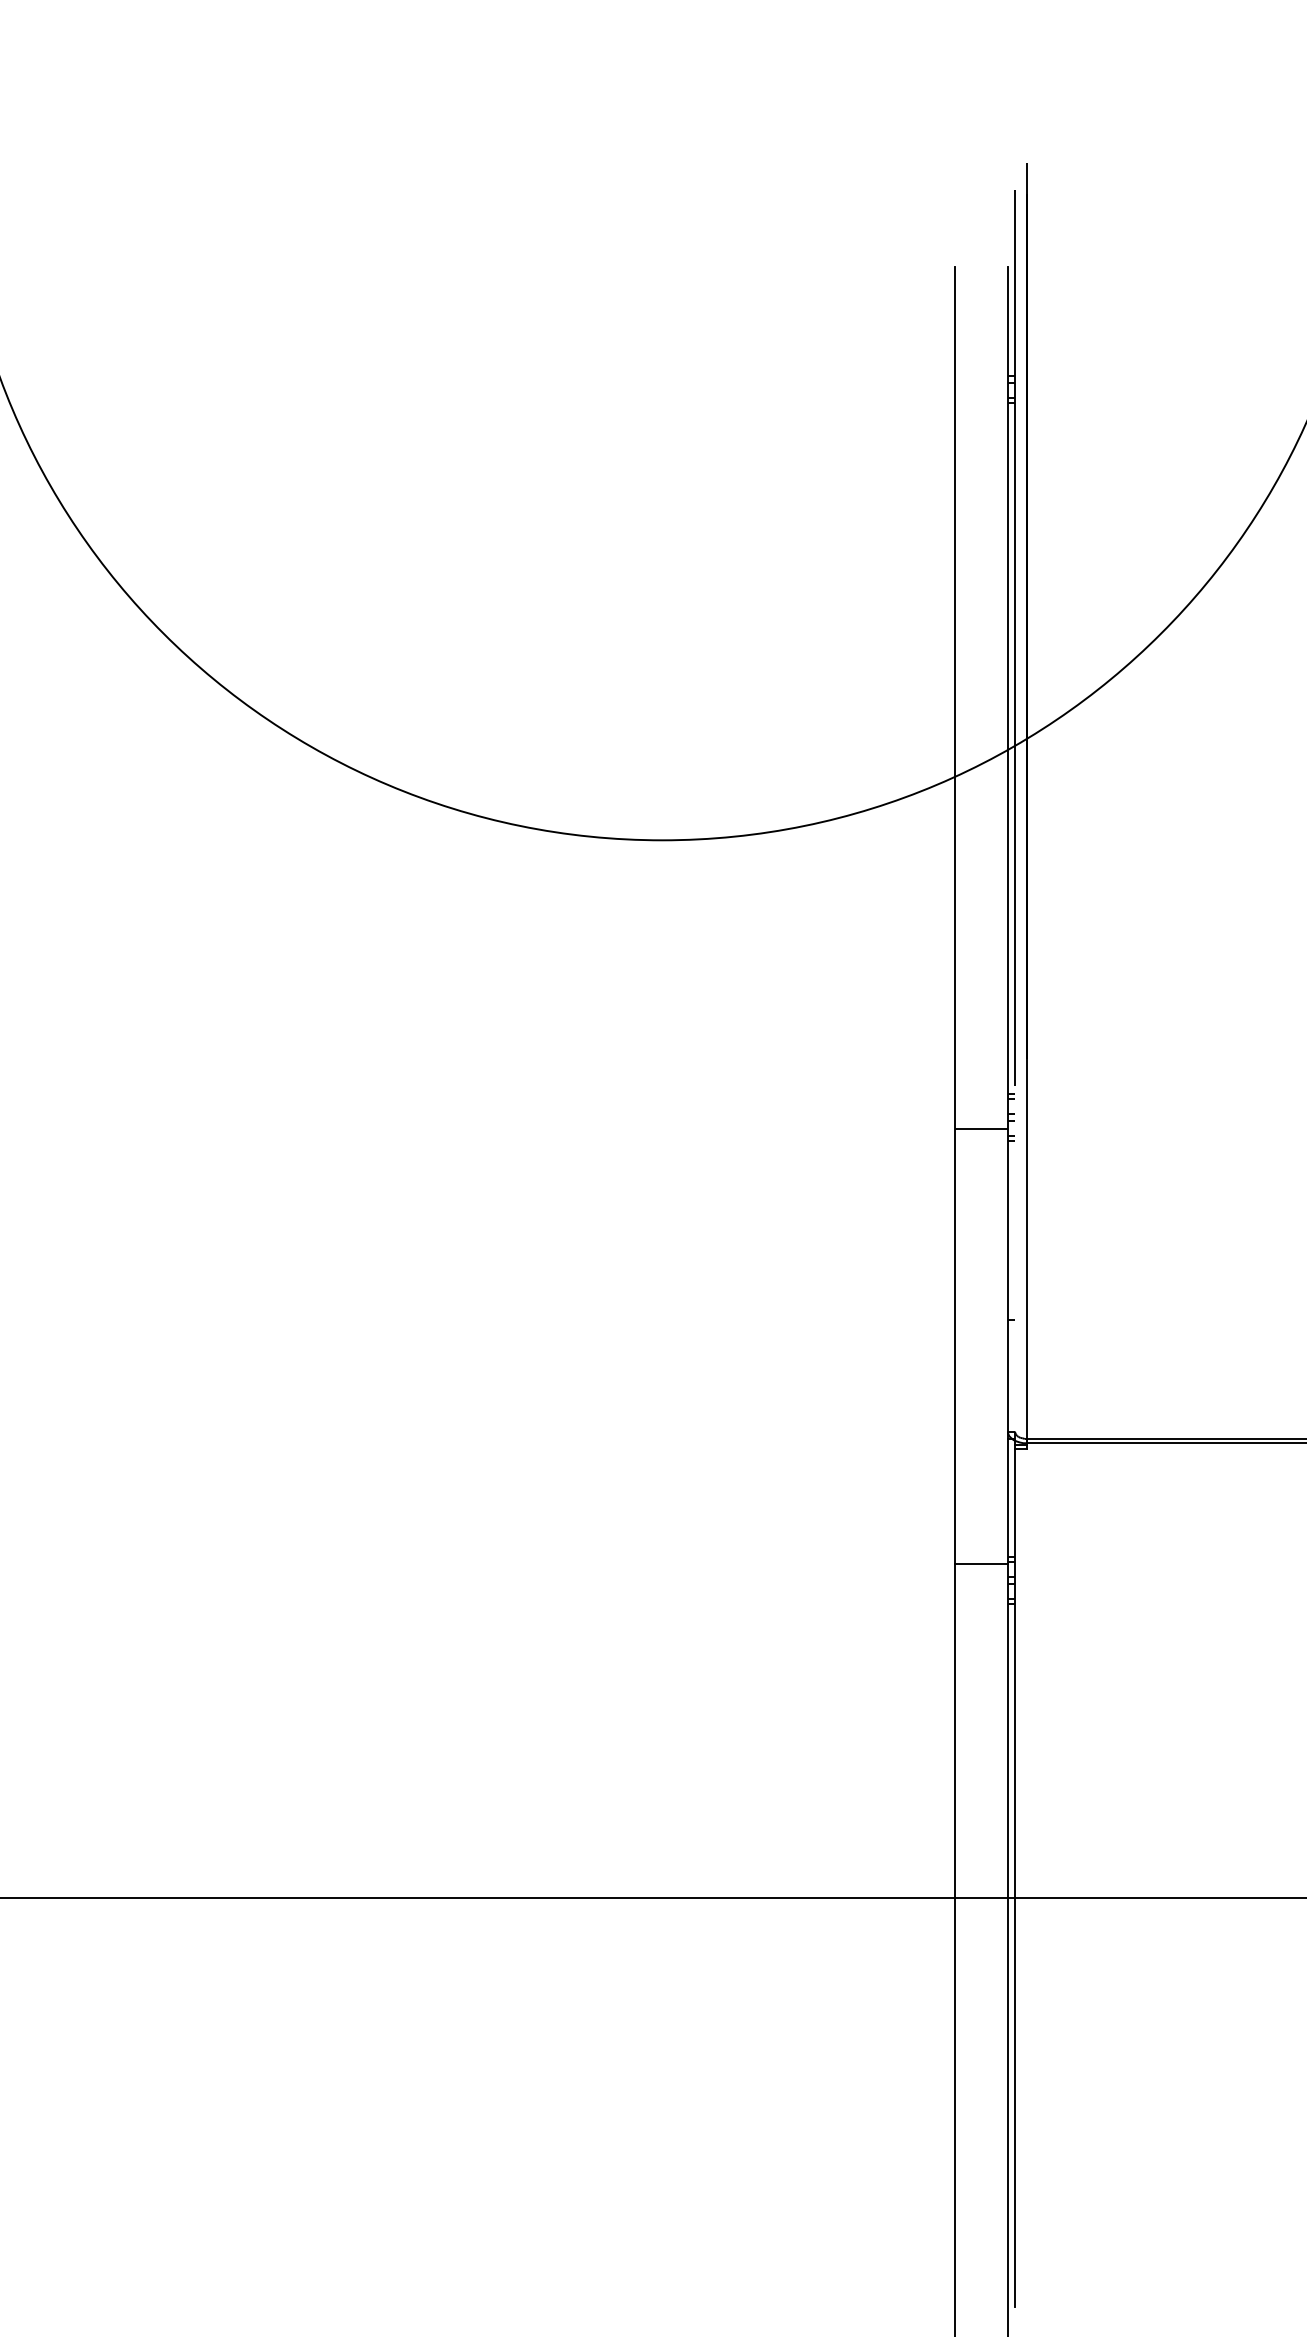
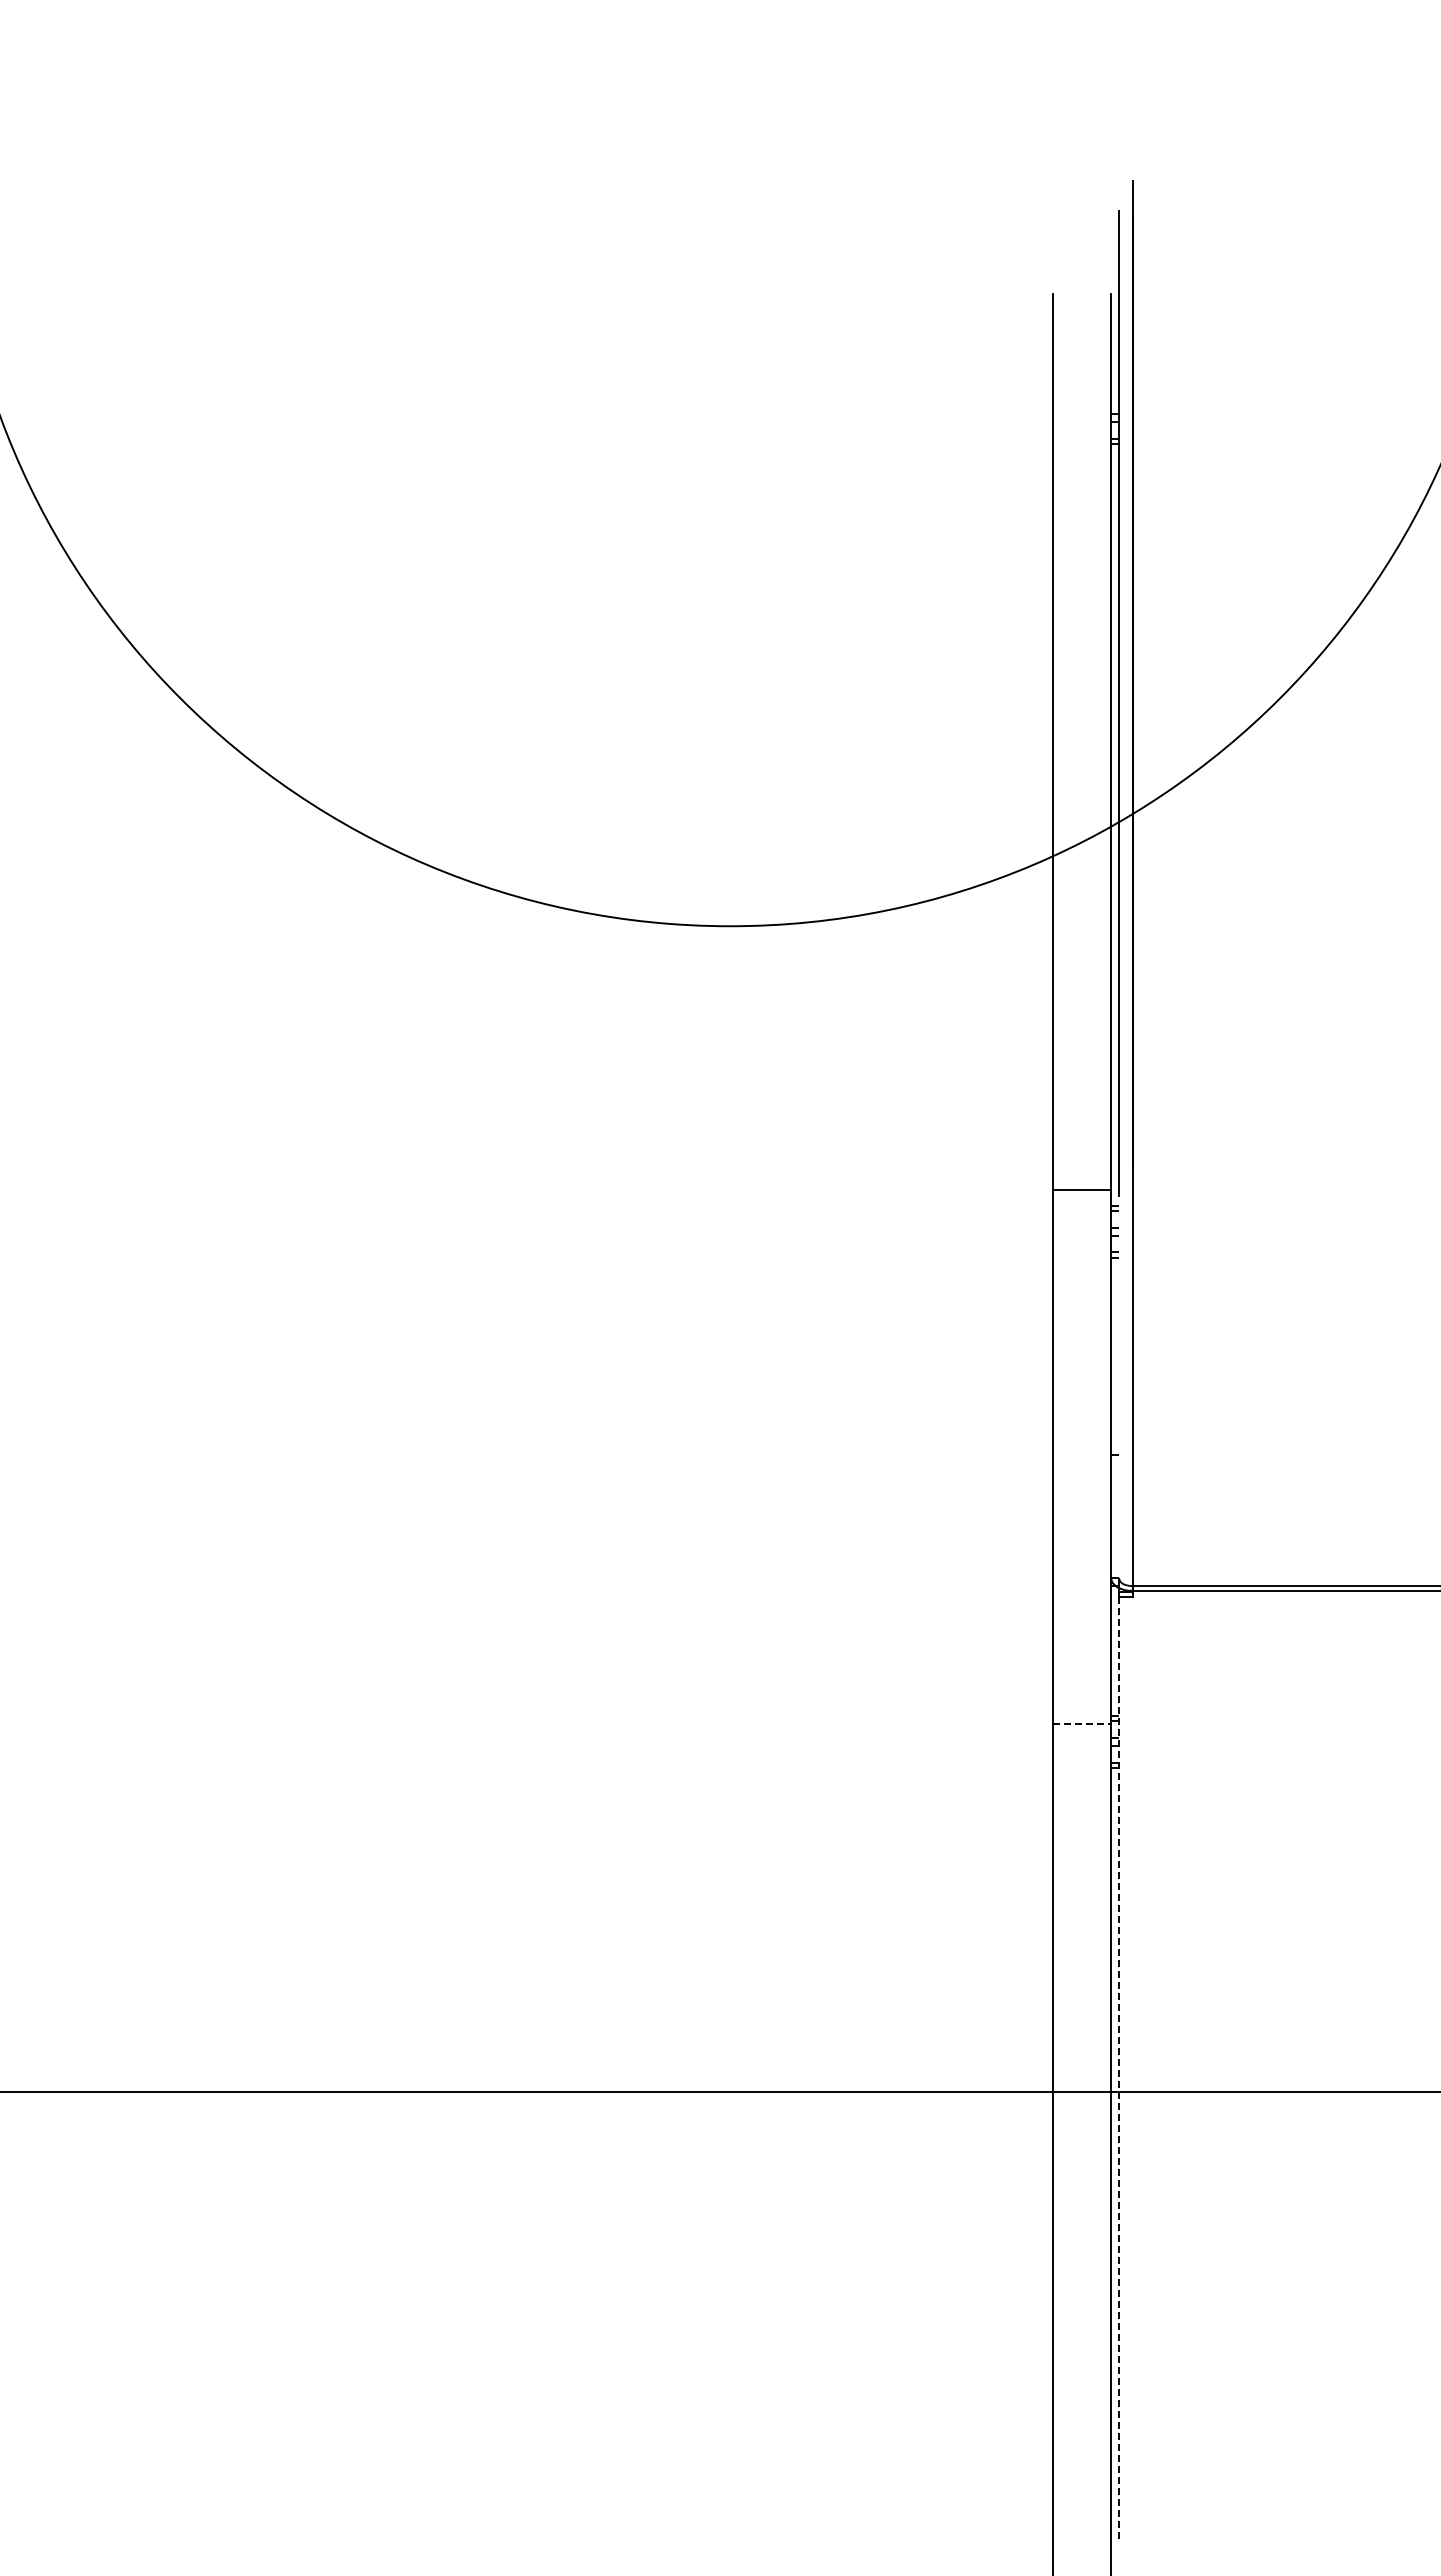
line: (980, 1129) -> (1081, 1189), moved
line: (981, 1563) -> (1082, 1723), solid -> dashed
line: (1014, 1878) -> (1118, 2070), solid -> dashed

